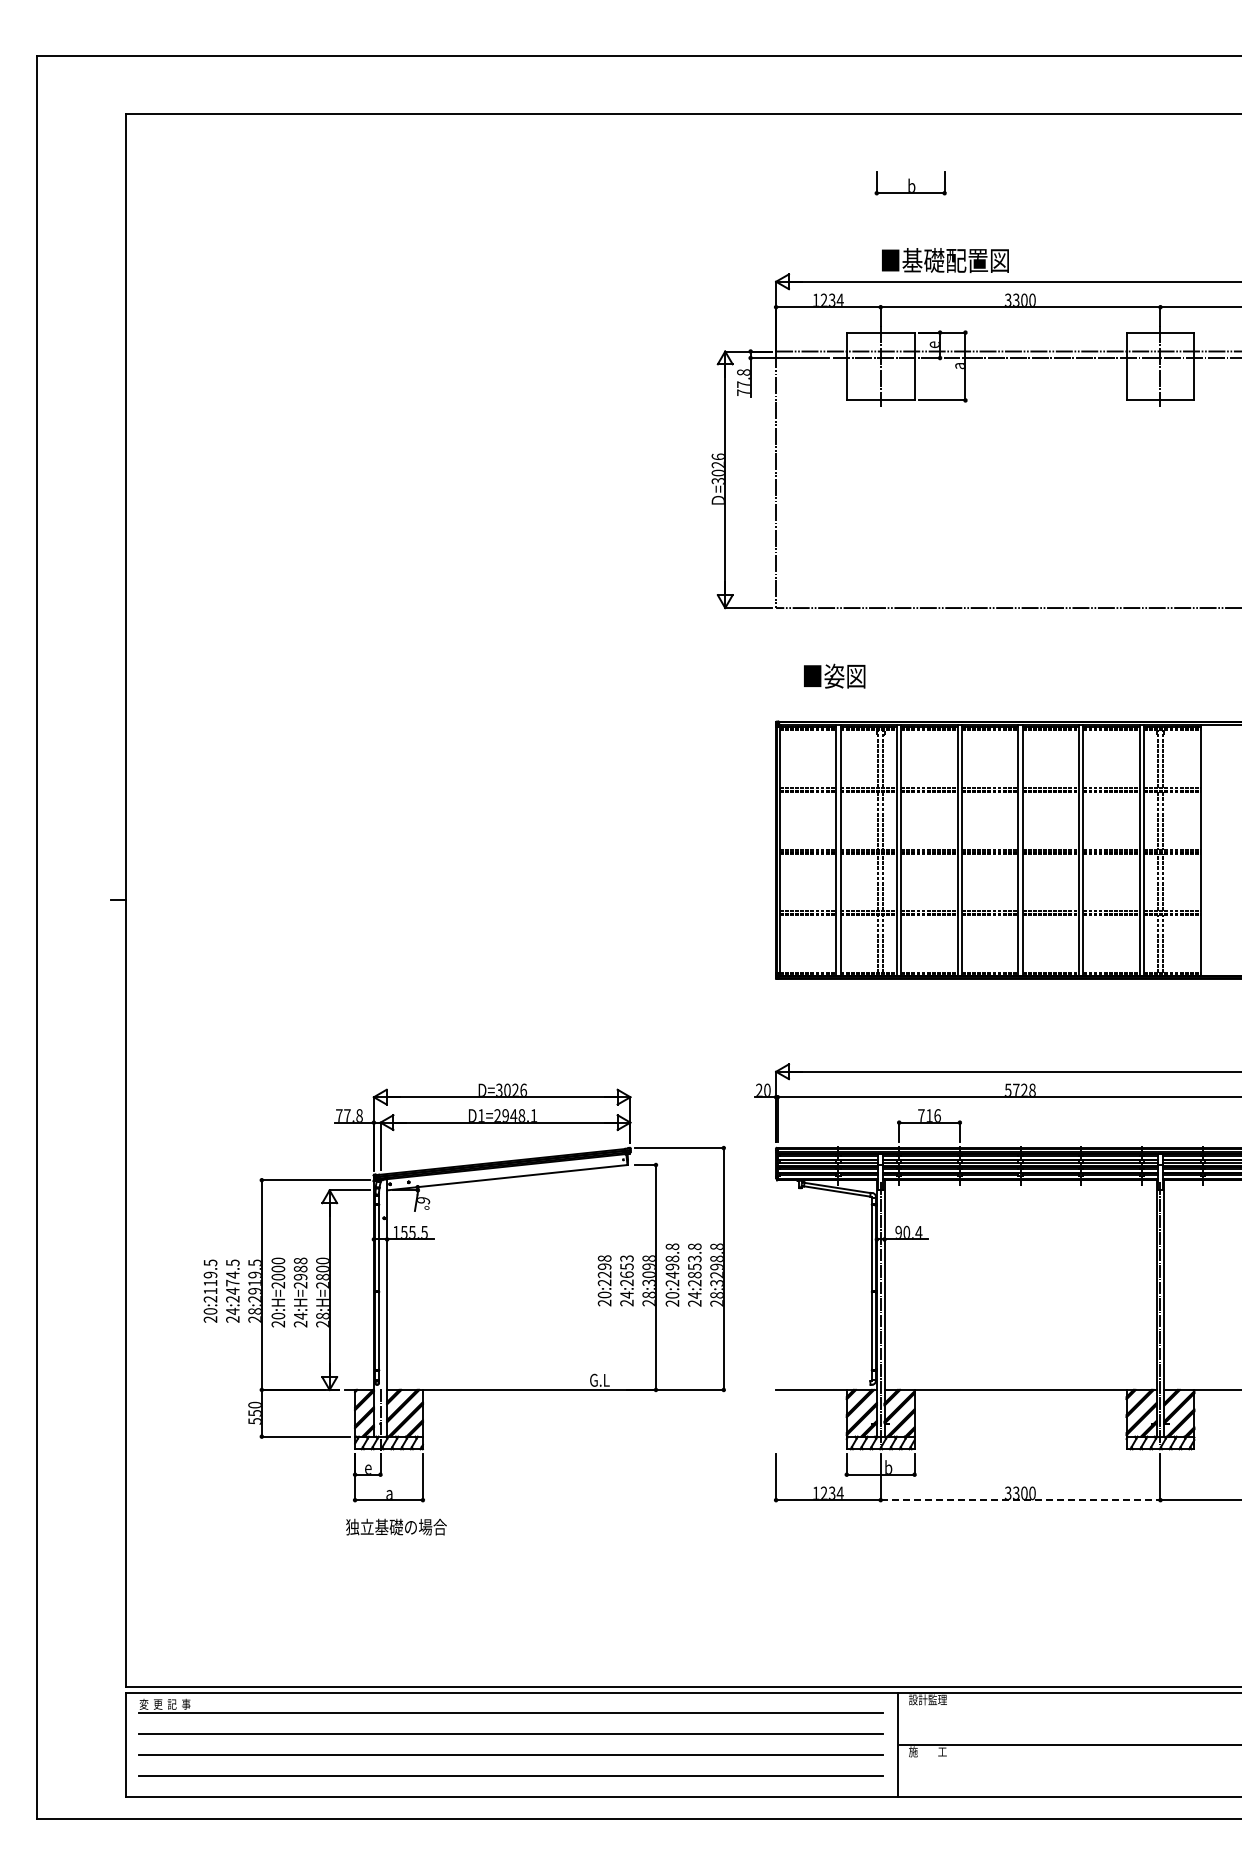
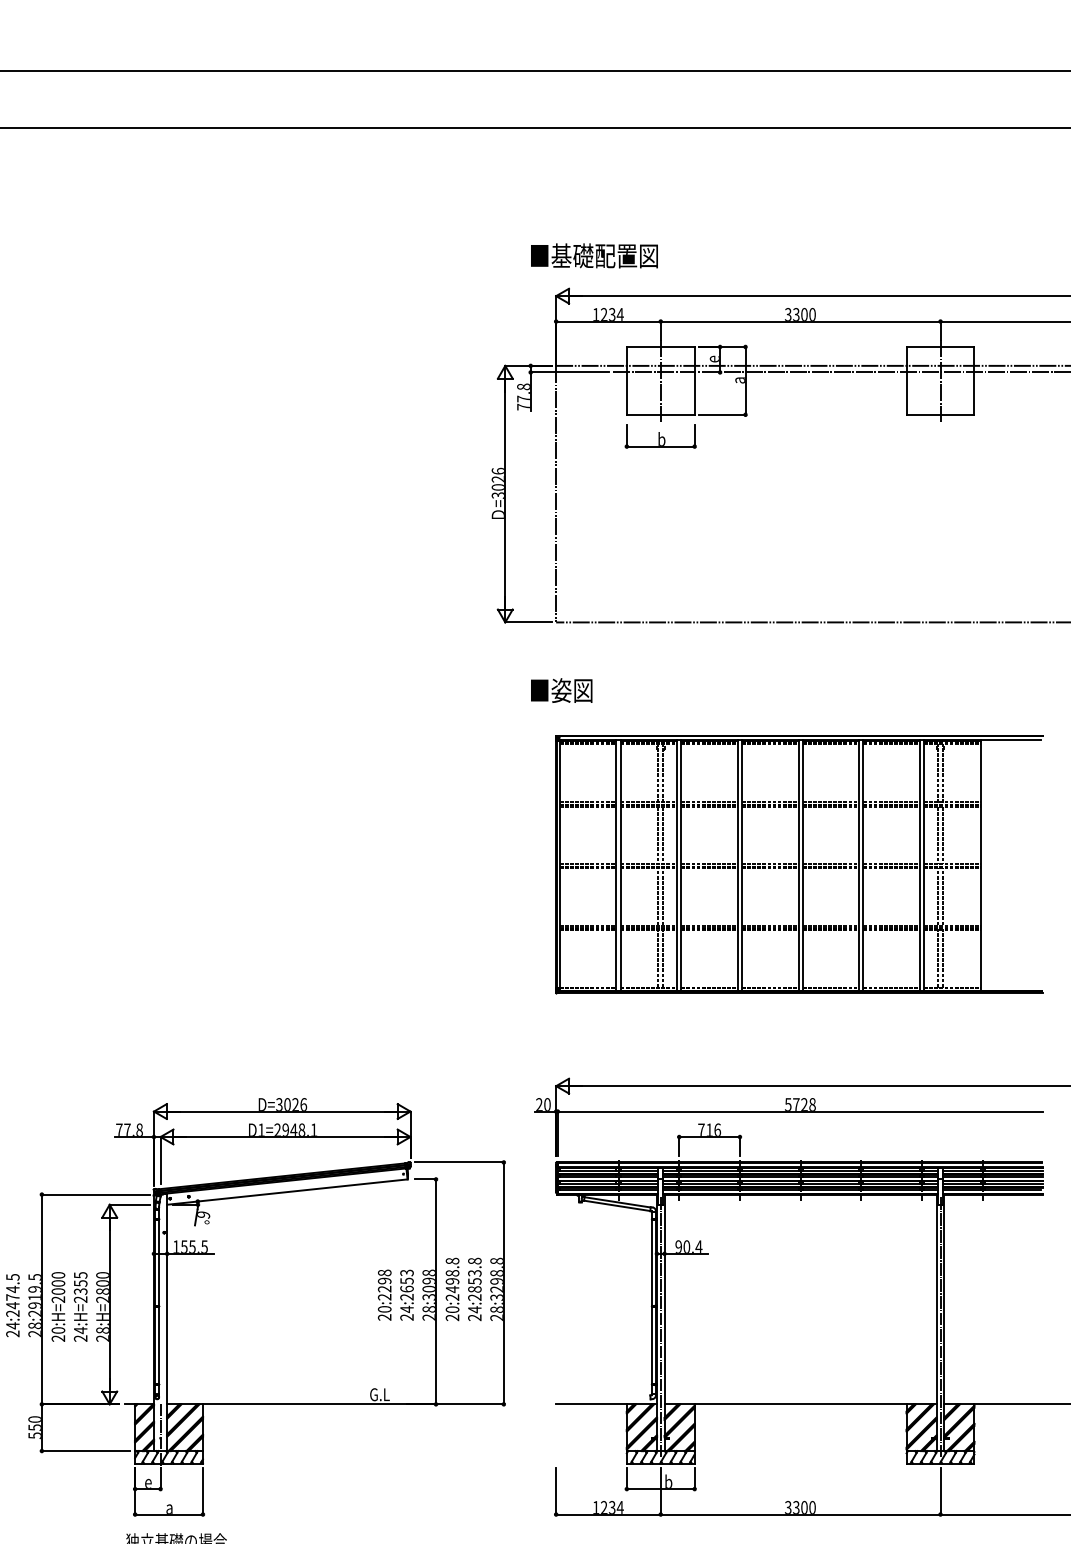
part: (910, 183) -> (660, 436), moved
text: (945, 260) -> (594, 255), moved
text: (834, 675) -> (561, 689), moved
text: (300, 1268) -> (80, 1282), 24:H=2988 -> 24:H=2355
line: (1020, 1500) -> (800, 1514), dashed -> solid

